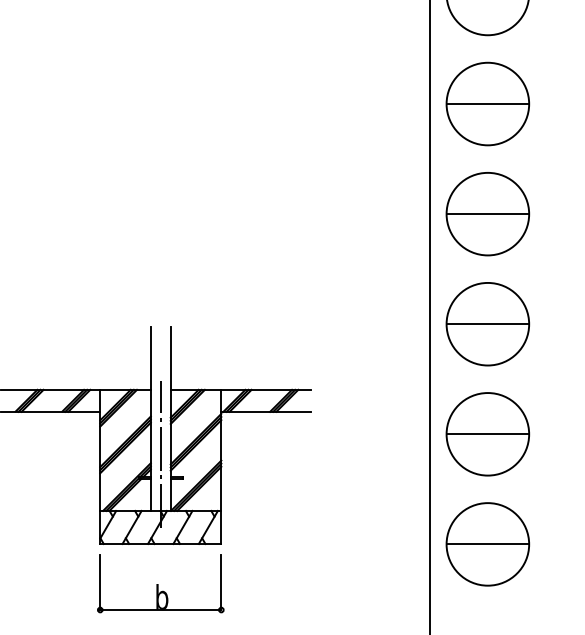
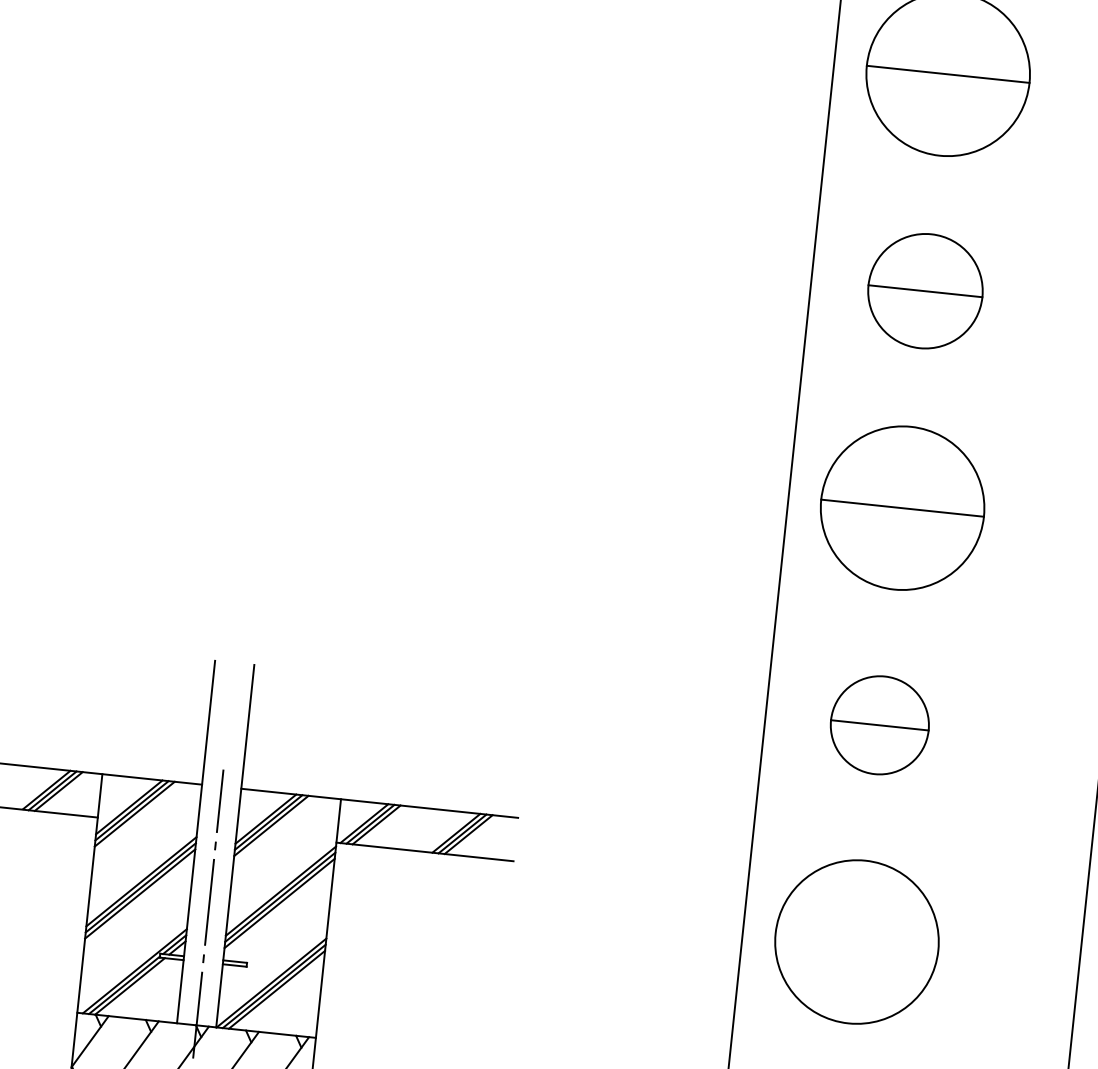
part: (487, 103) -> (924, 290), size x0.7
part: (487, 324) -> (878, 725), size x0.6
line: (487, 434) -> (856, 942), removed

